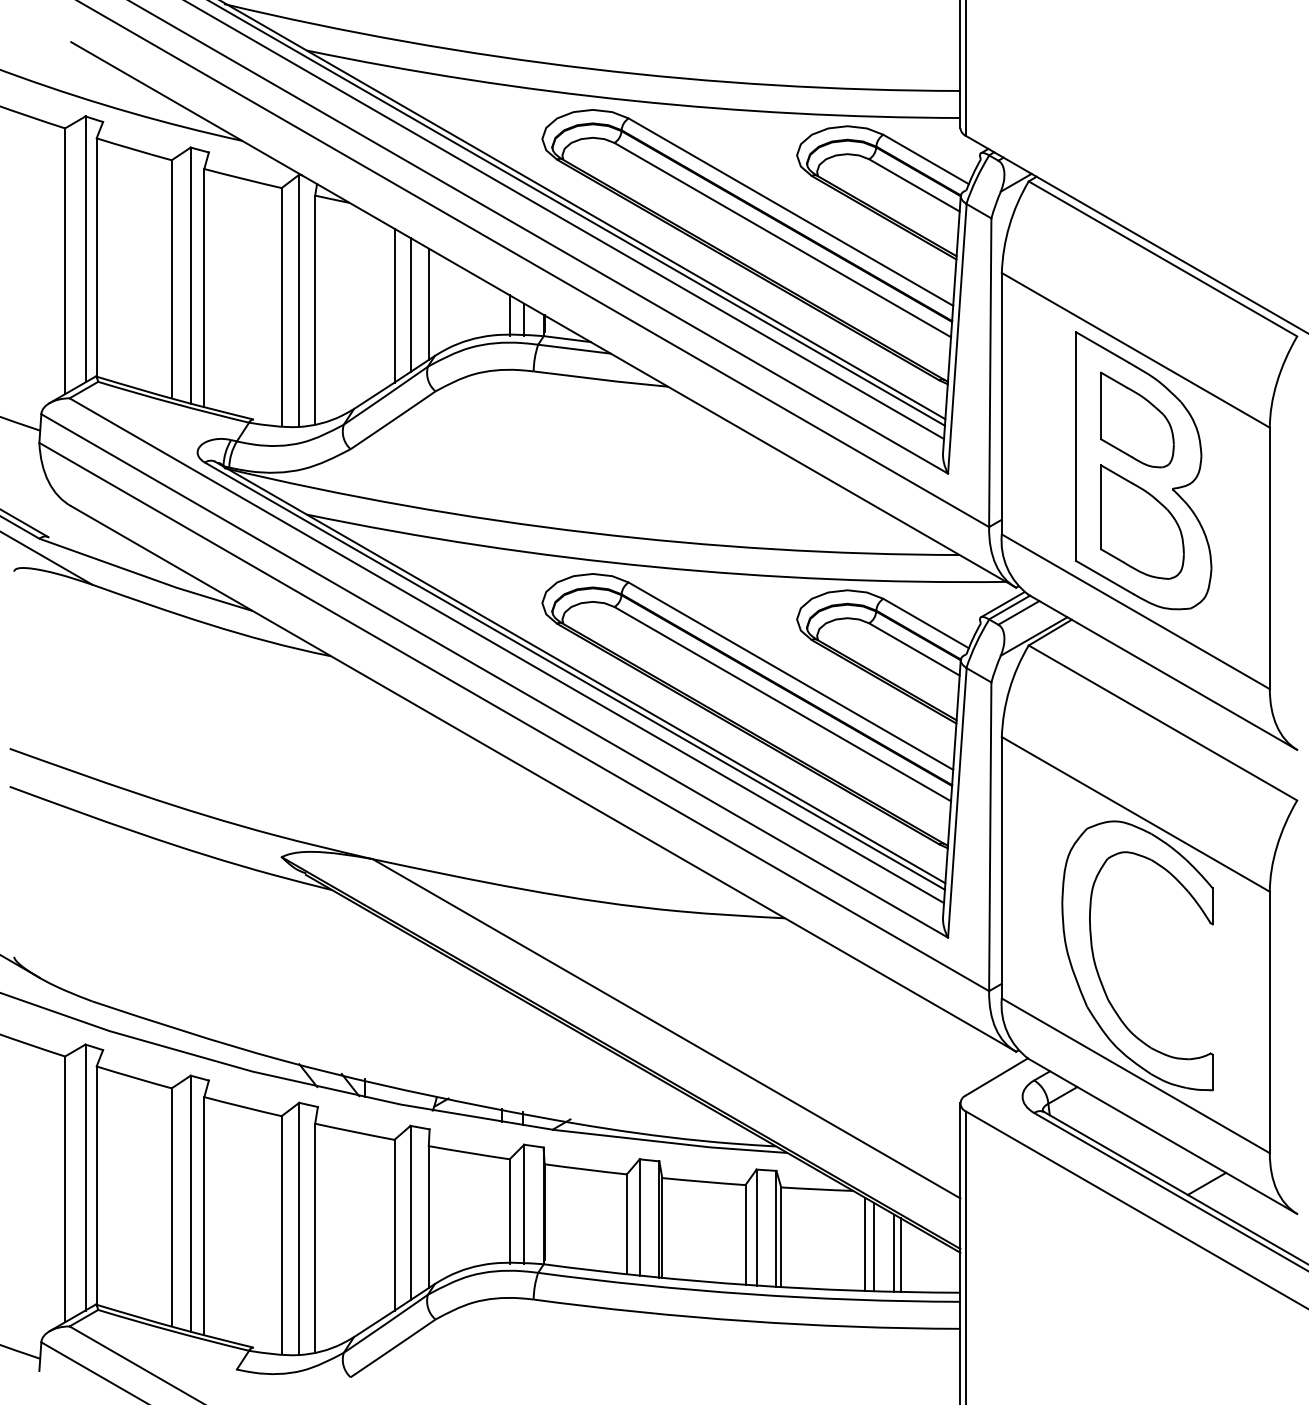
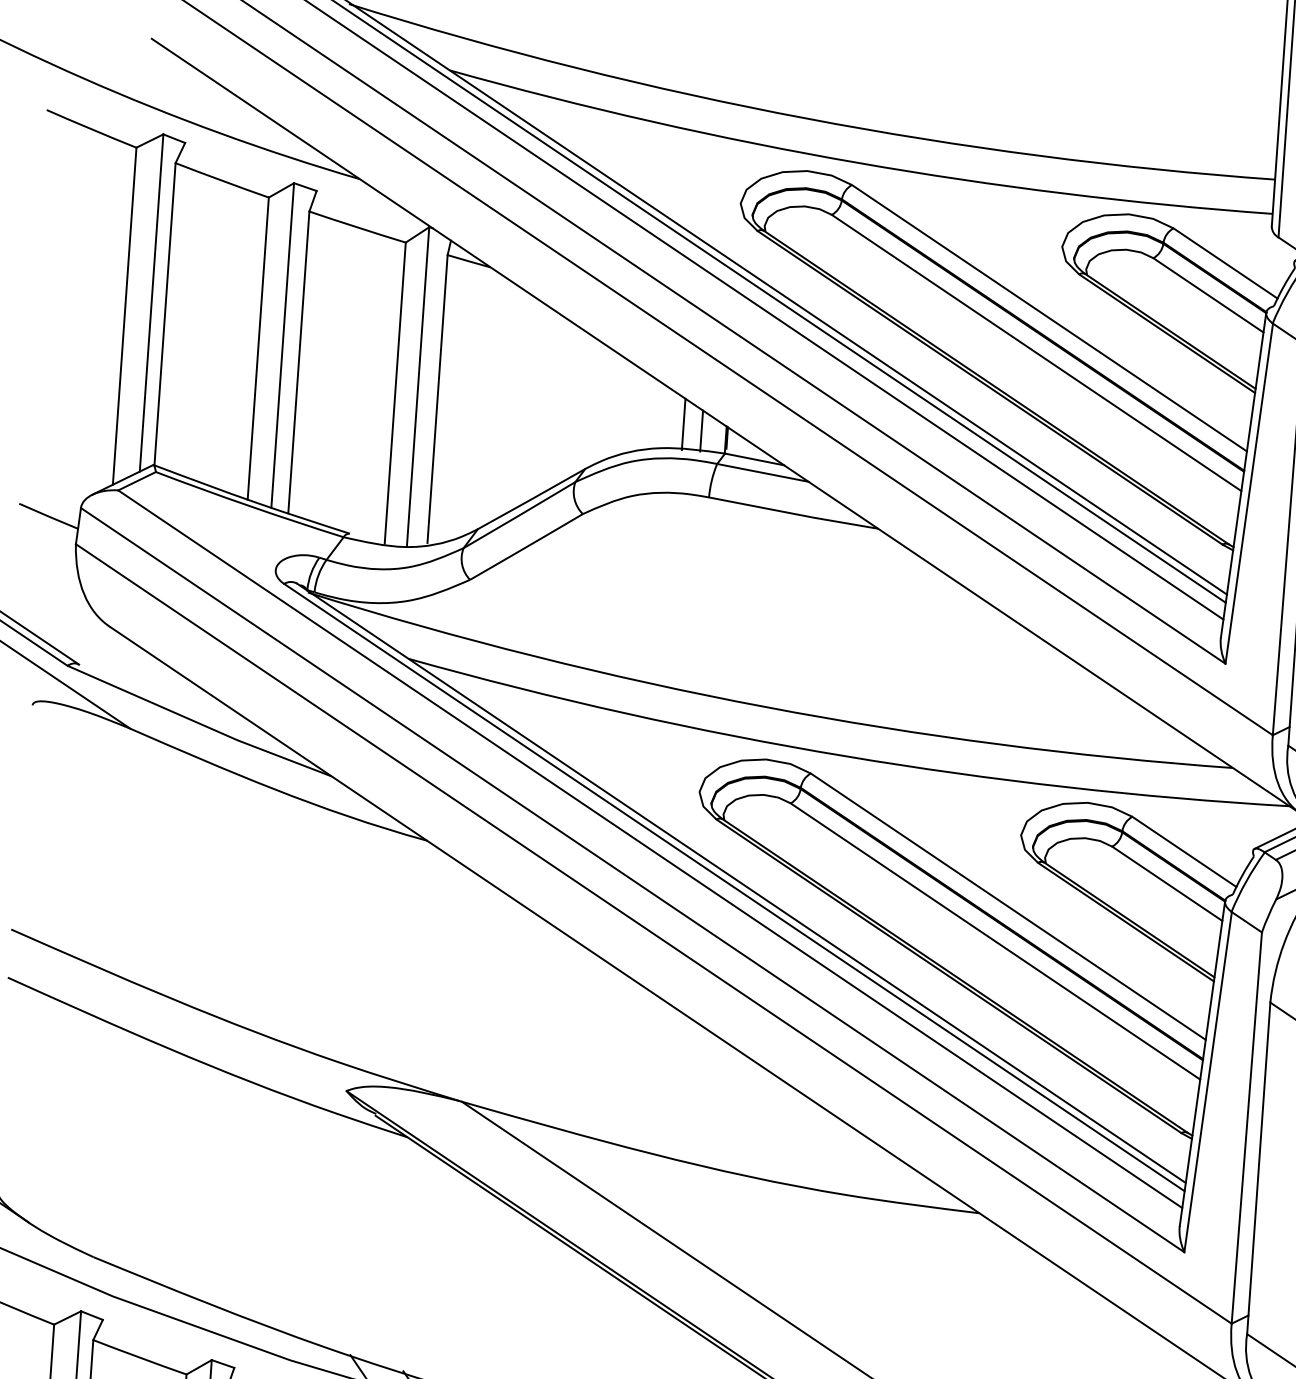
line: (428, 303) -> (581, 401), removed
line: (394, 305) -> (538, 401), removed
line: (410, 305) -> (558, 402), removed

